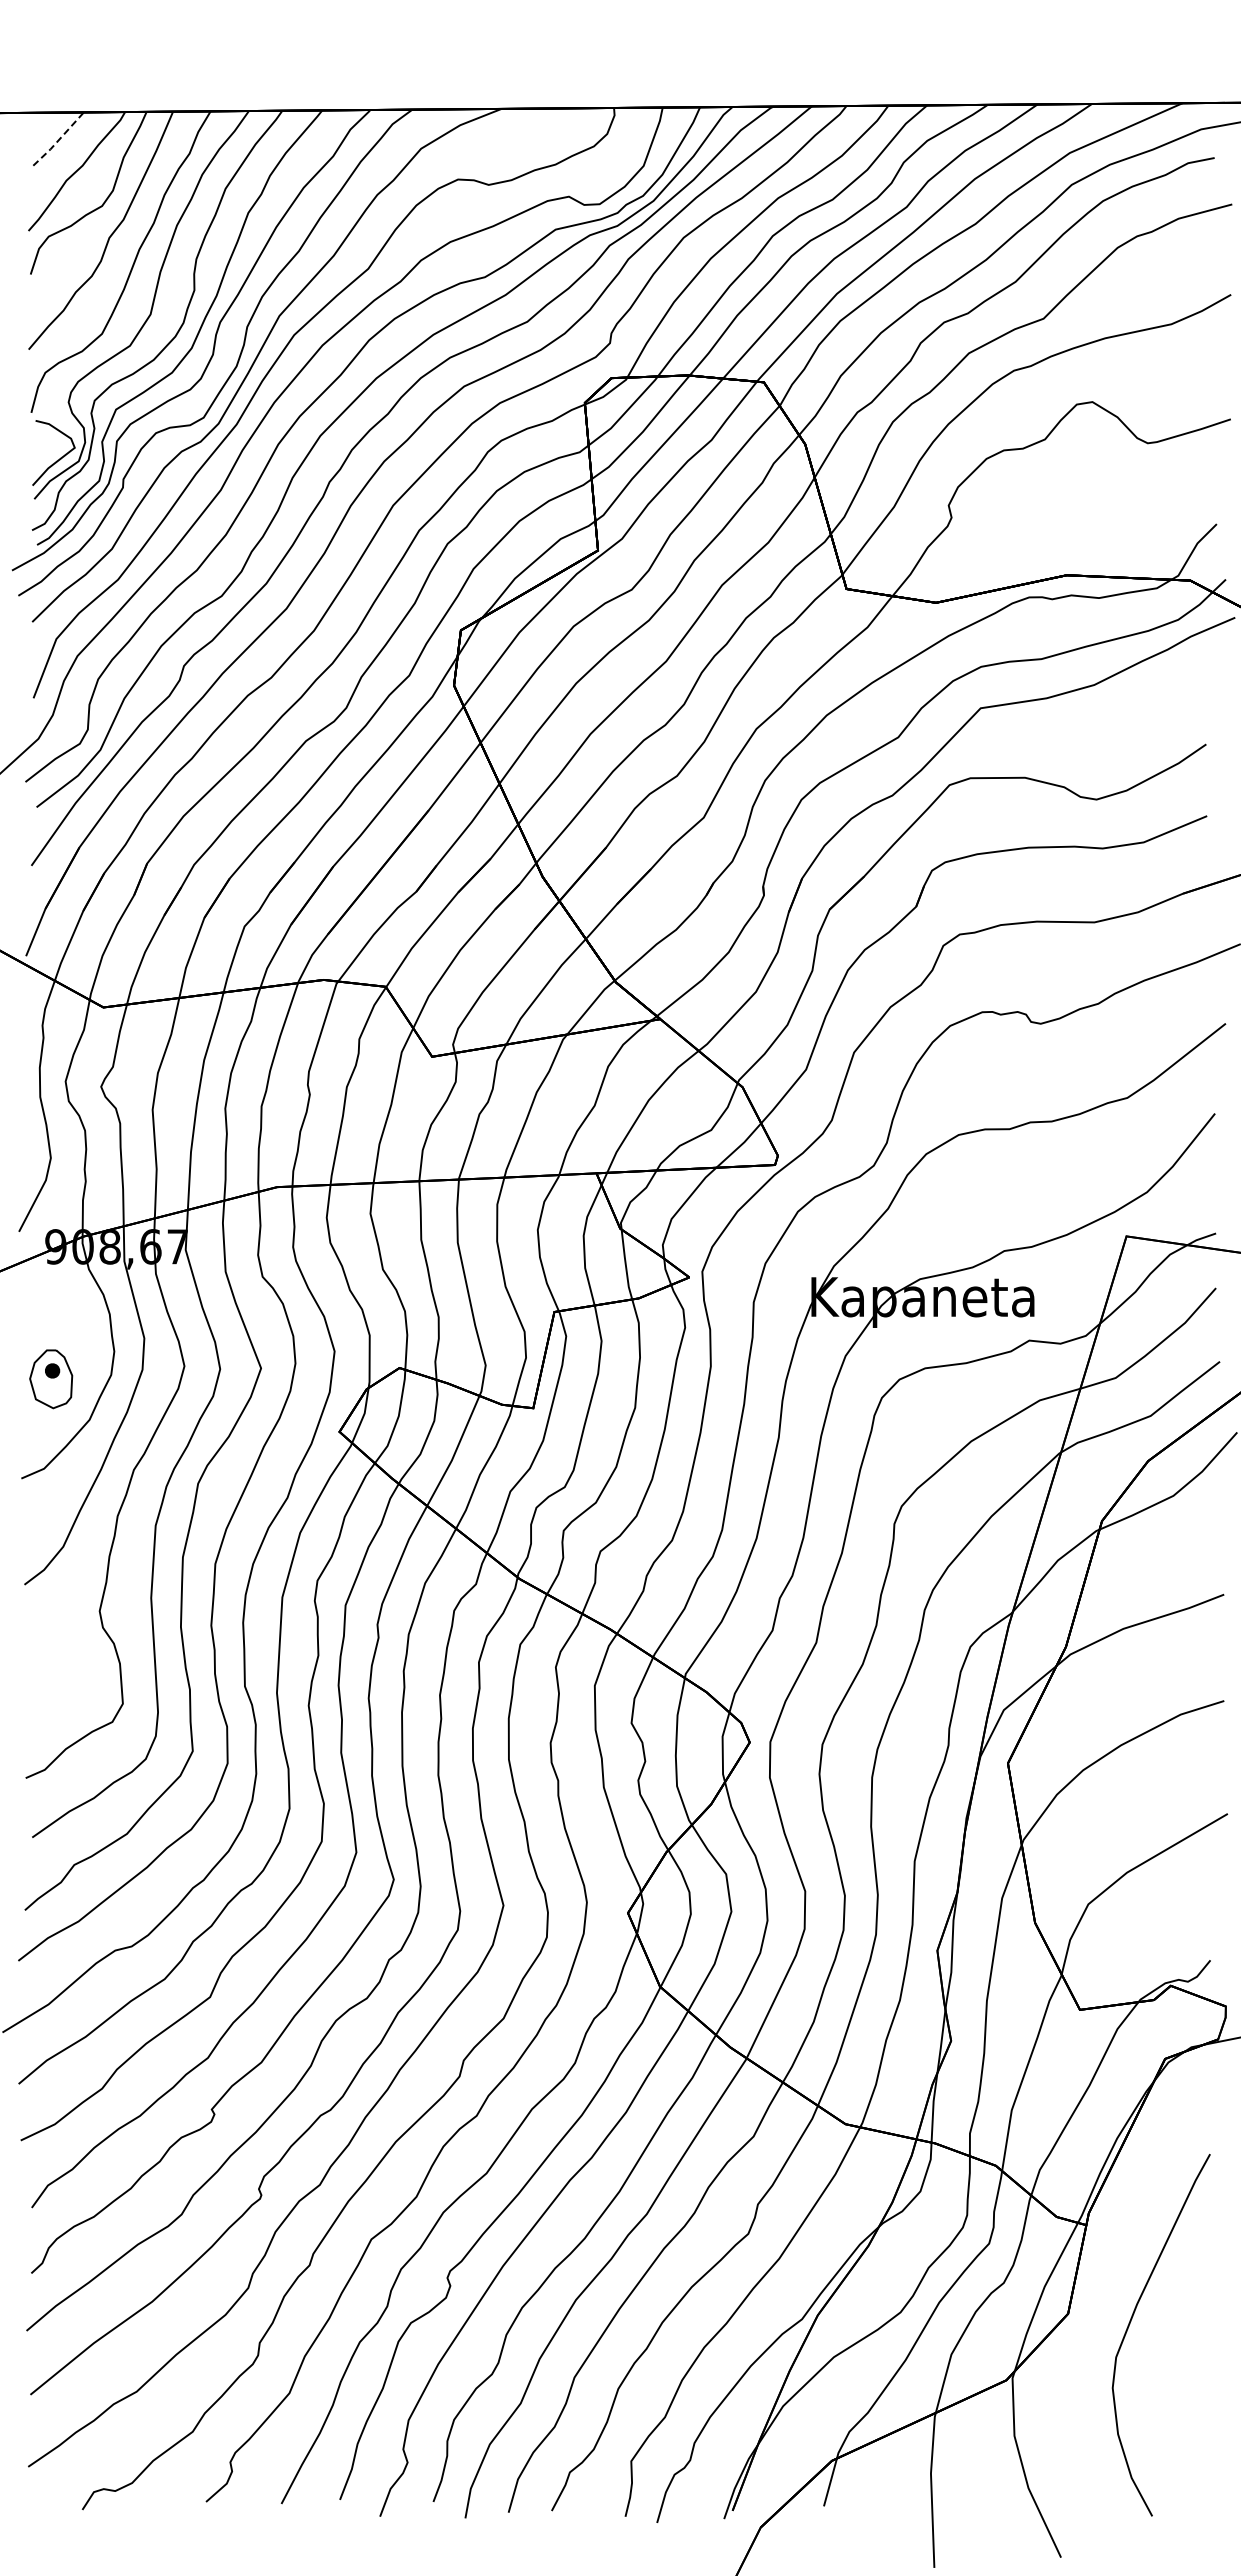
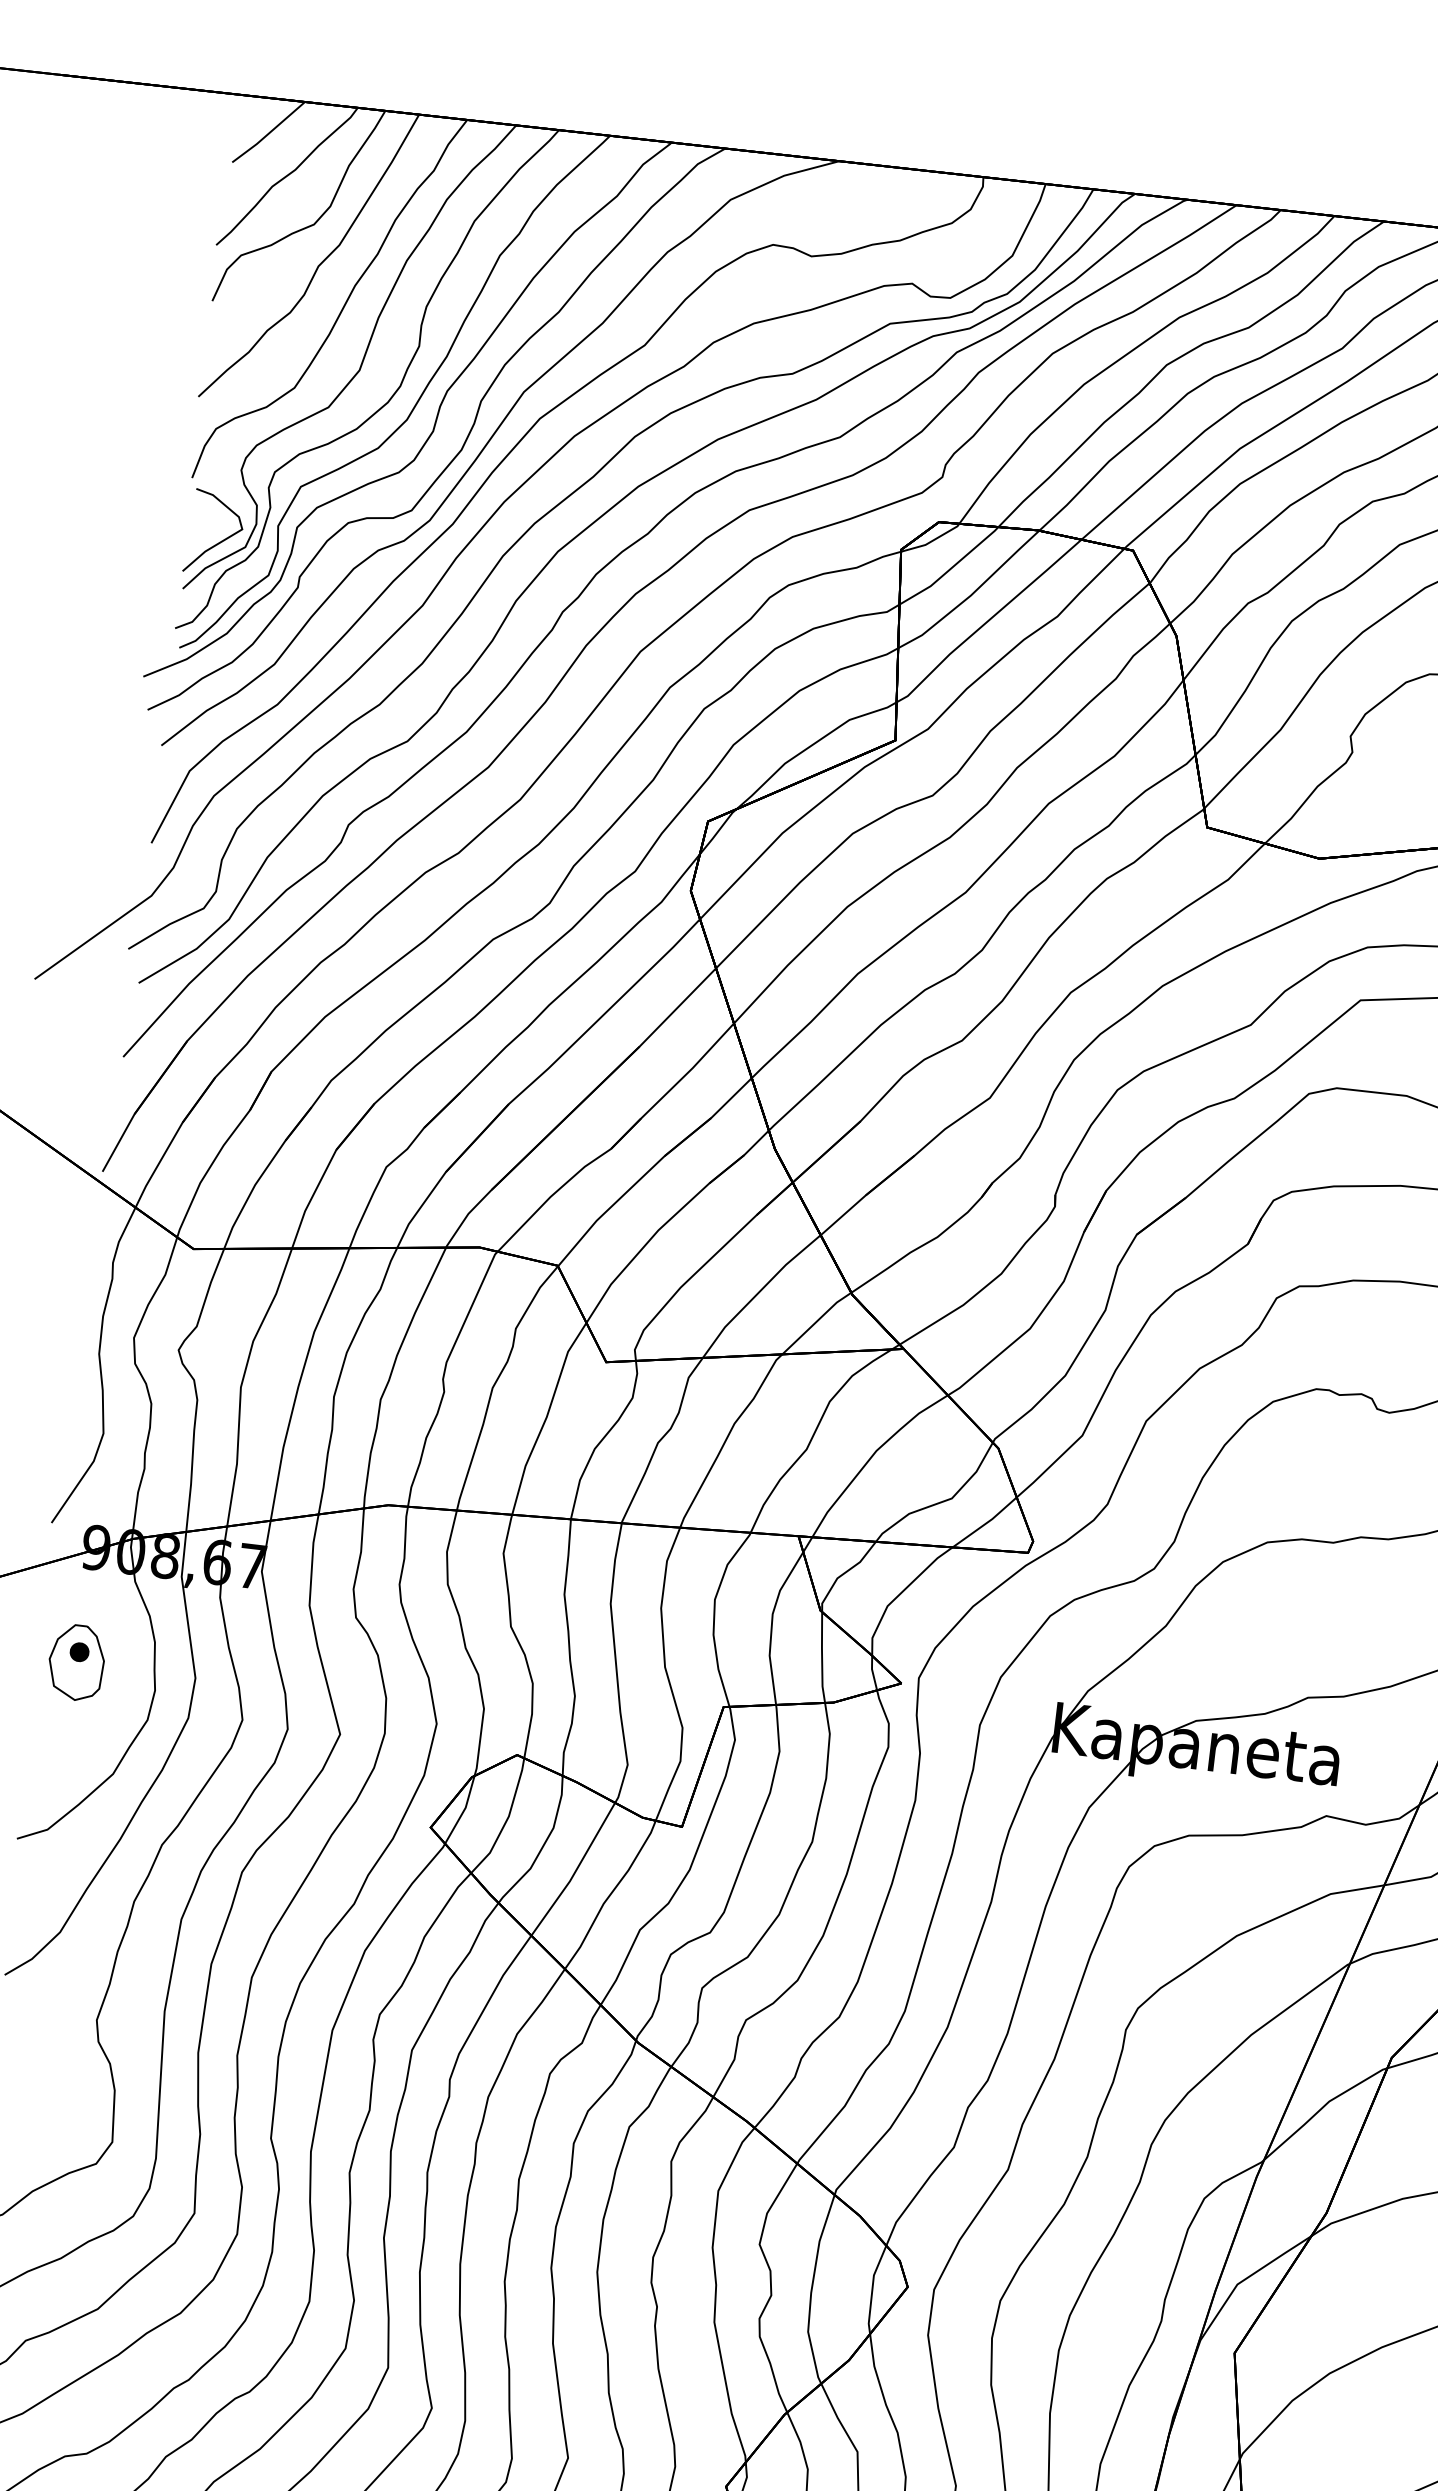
line: (59, 139) -> (269, 132), dashed -> solid
part: (51, 1379) -> (76, 1663), moved

